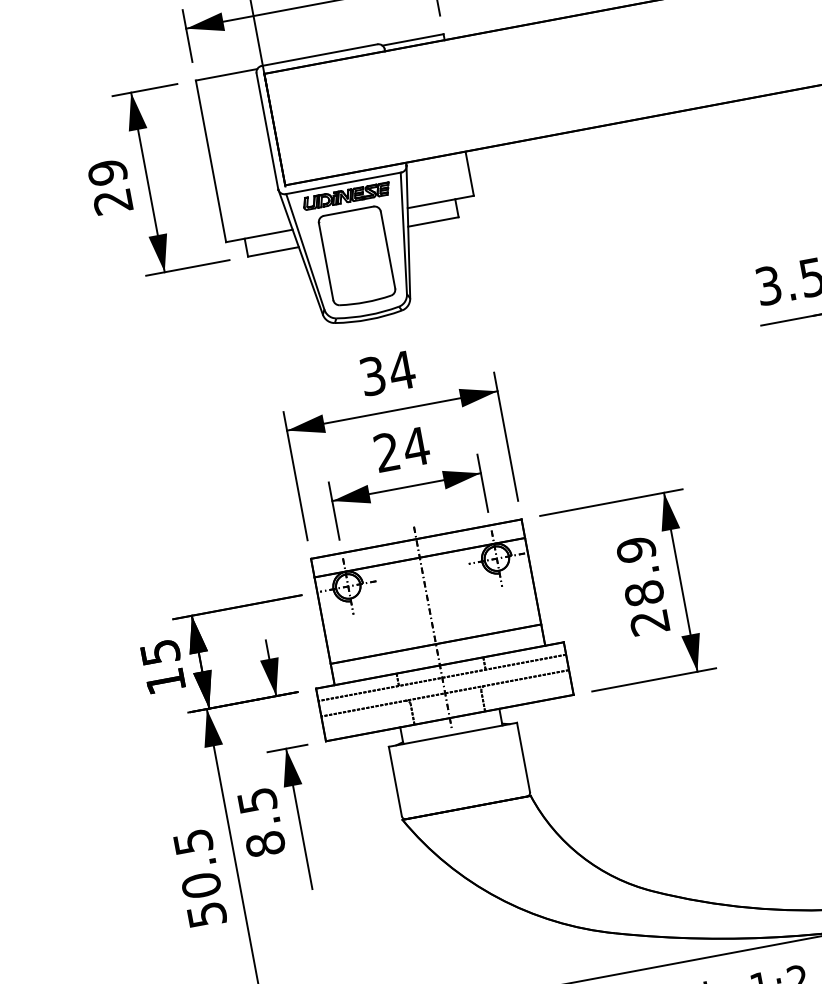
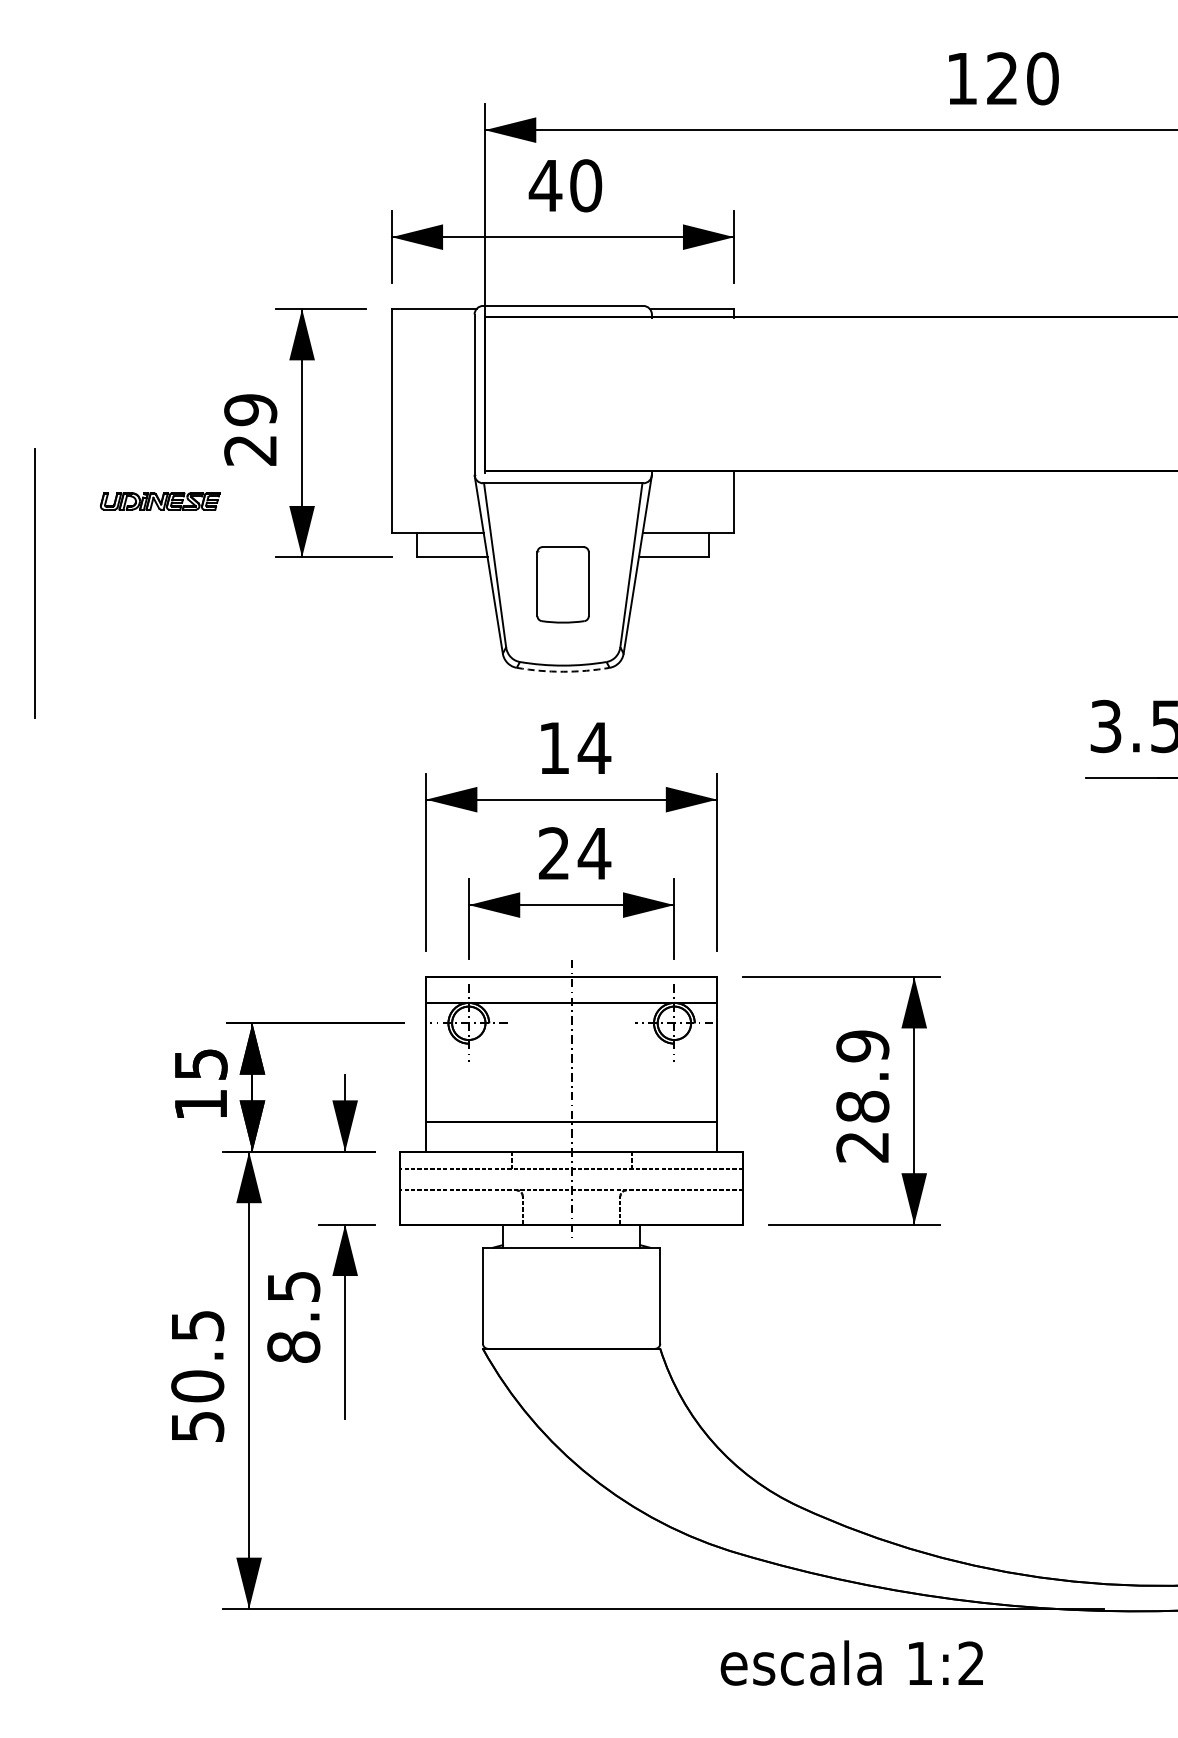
part: (346, 196) -> (160, 501), moved
part: (356, 256) -> (562, 584), size x0.6
arc: (369, 319) -> (563, 671), solid -> dashed
text: (372, 375) -> (554, 747), 34 -> 14

